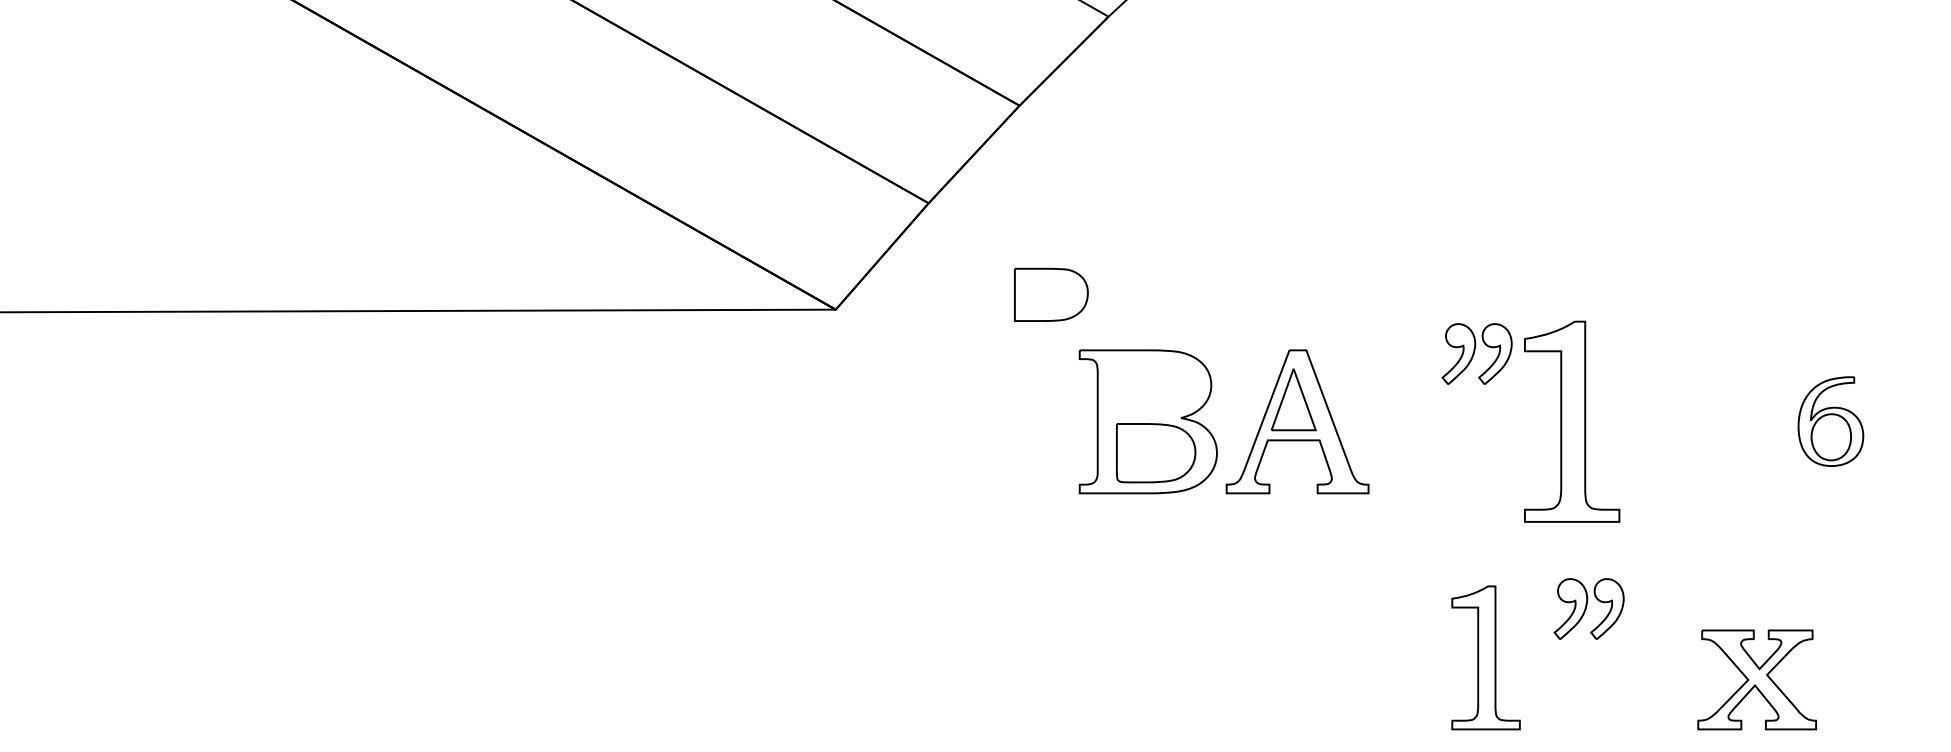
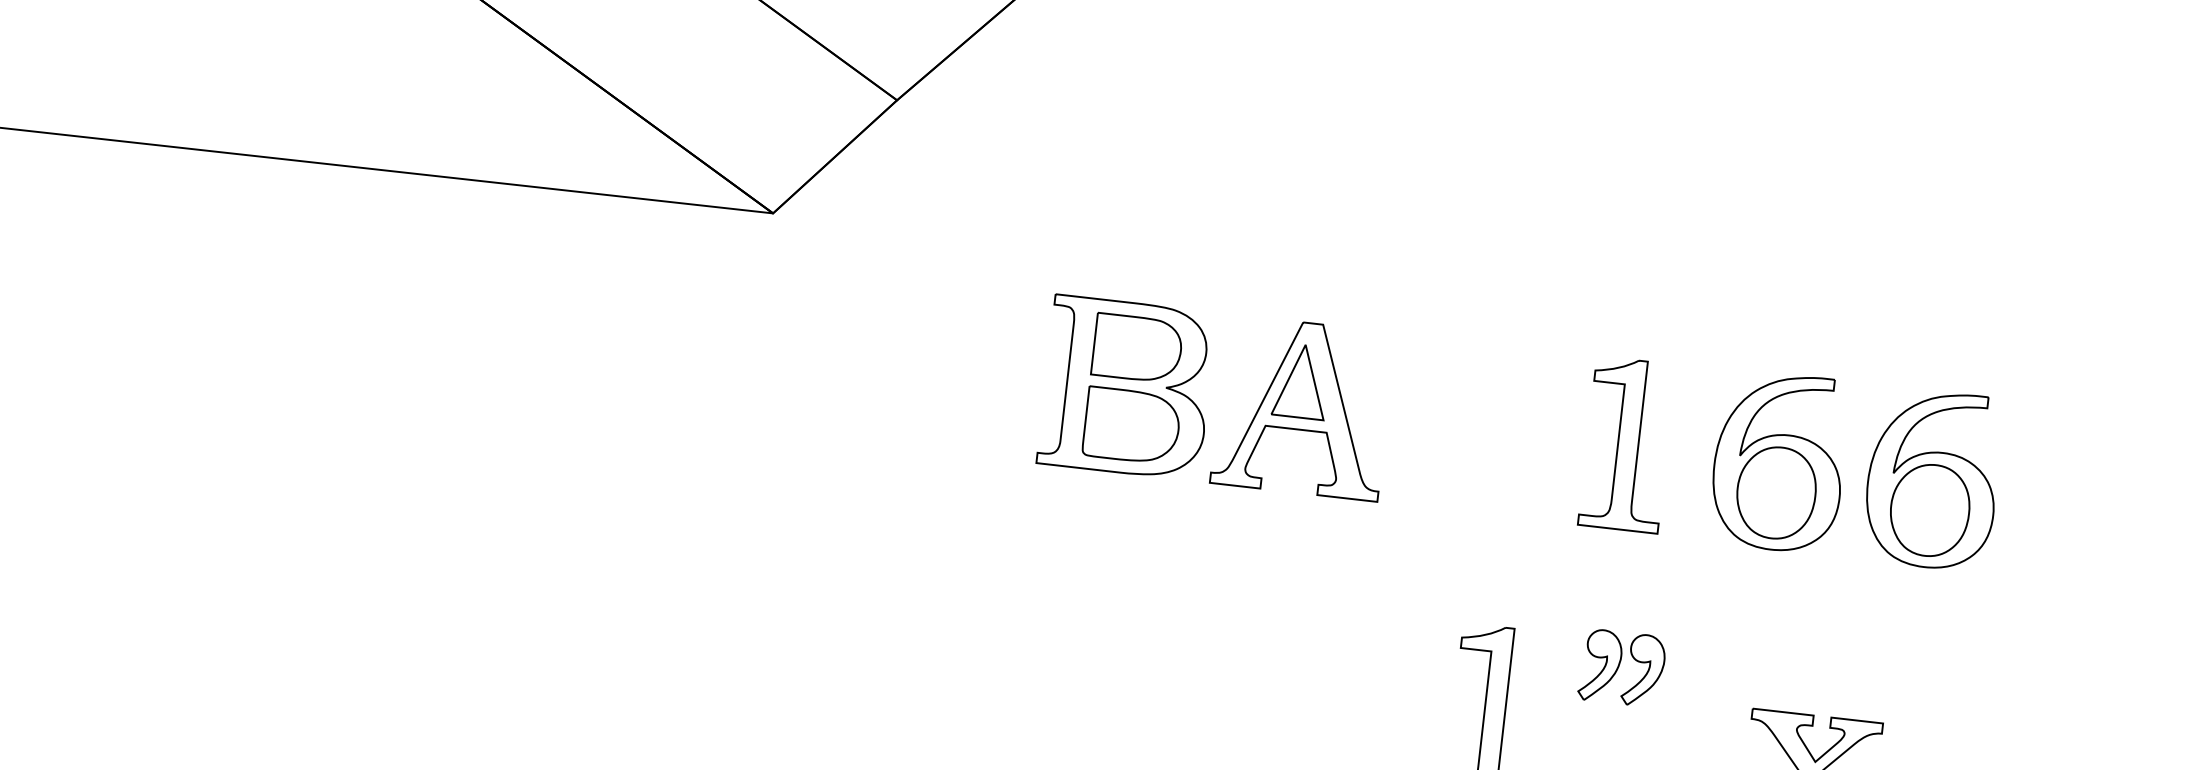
part: (1051, 294) -> (1137, 348), moved
part: (1476, 353) -> (1523, 351), removed
part: (1571, 421) -> (1626, 444), size x0.71
part: (1700, 421) -> (1778, 461), added
part: (1830, 421) -> (1932, 479), size x1.67

